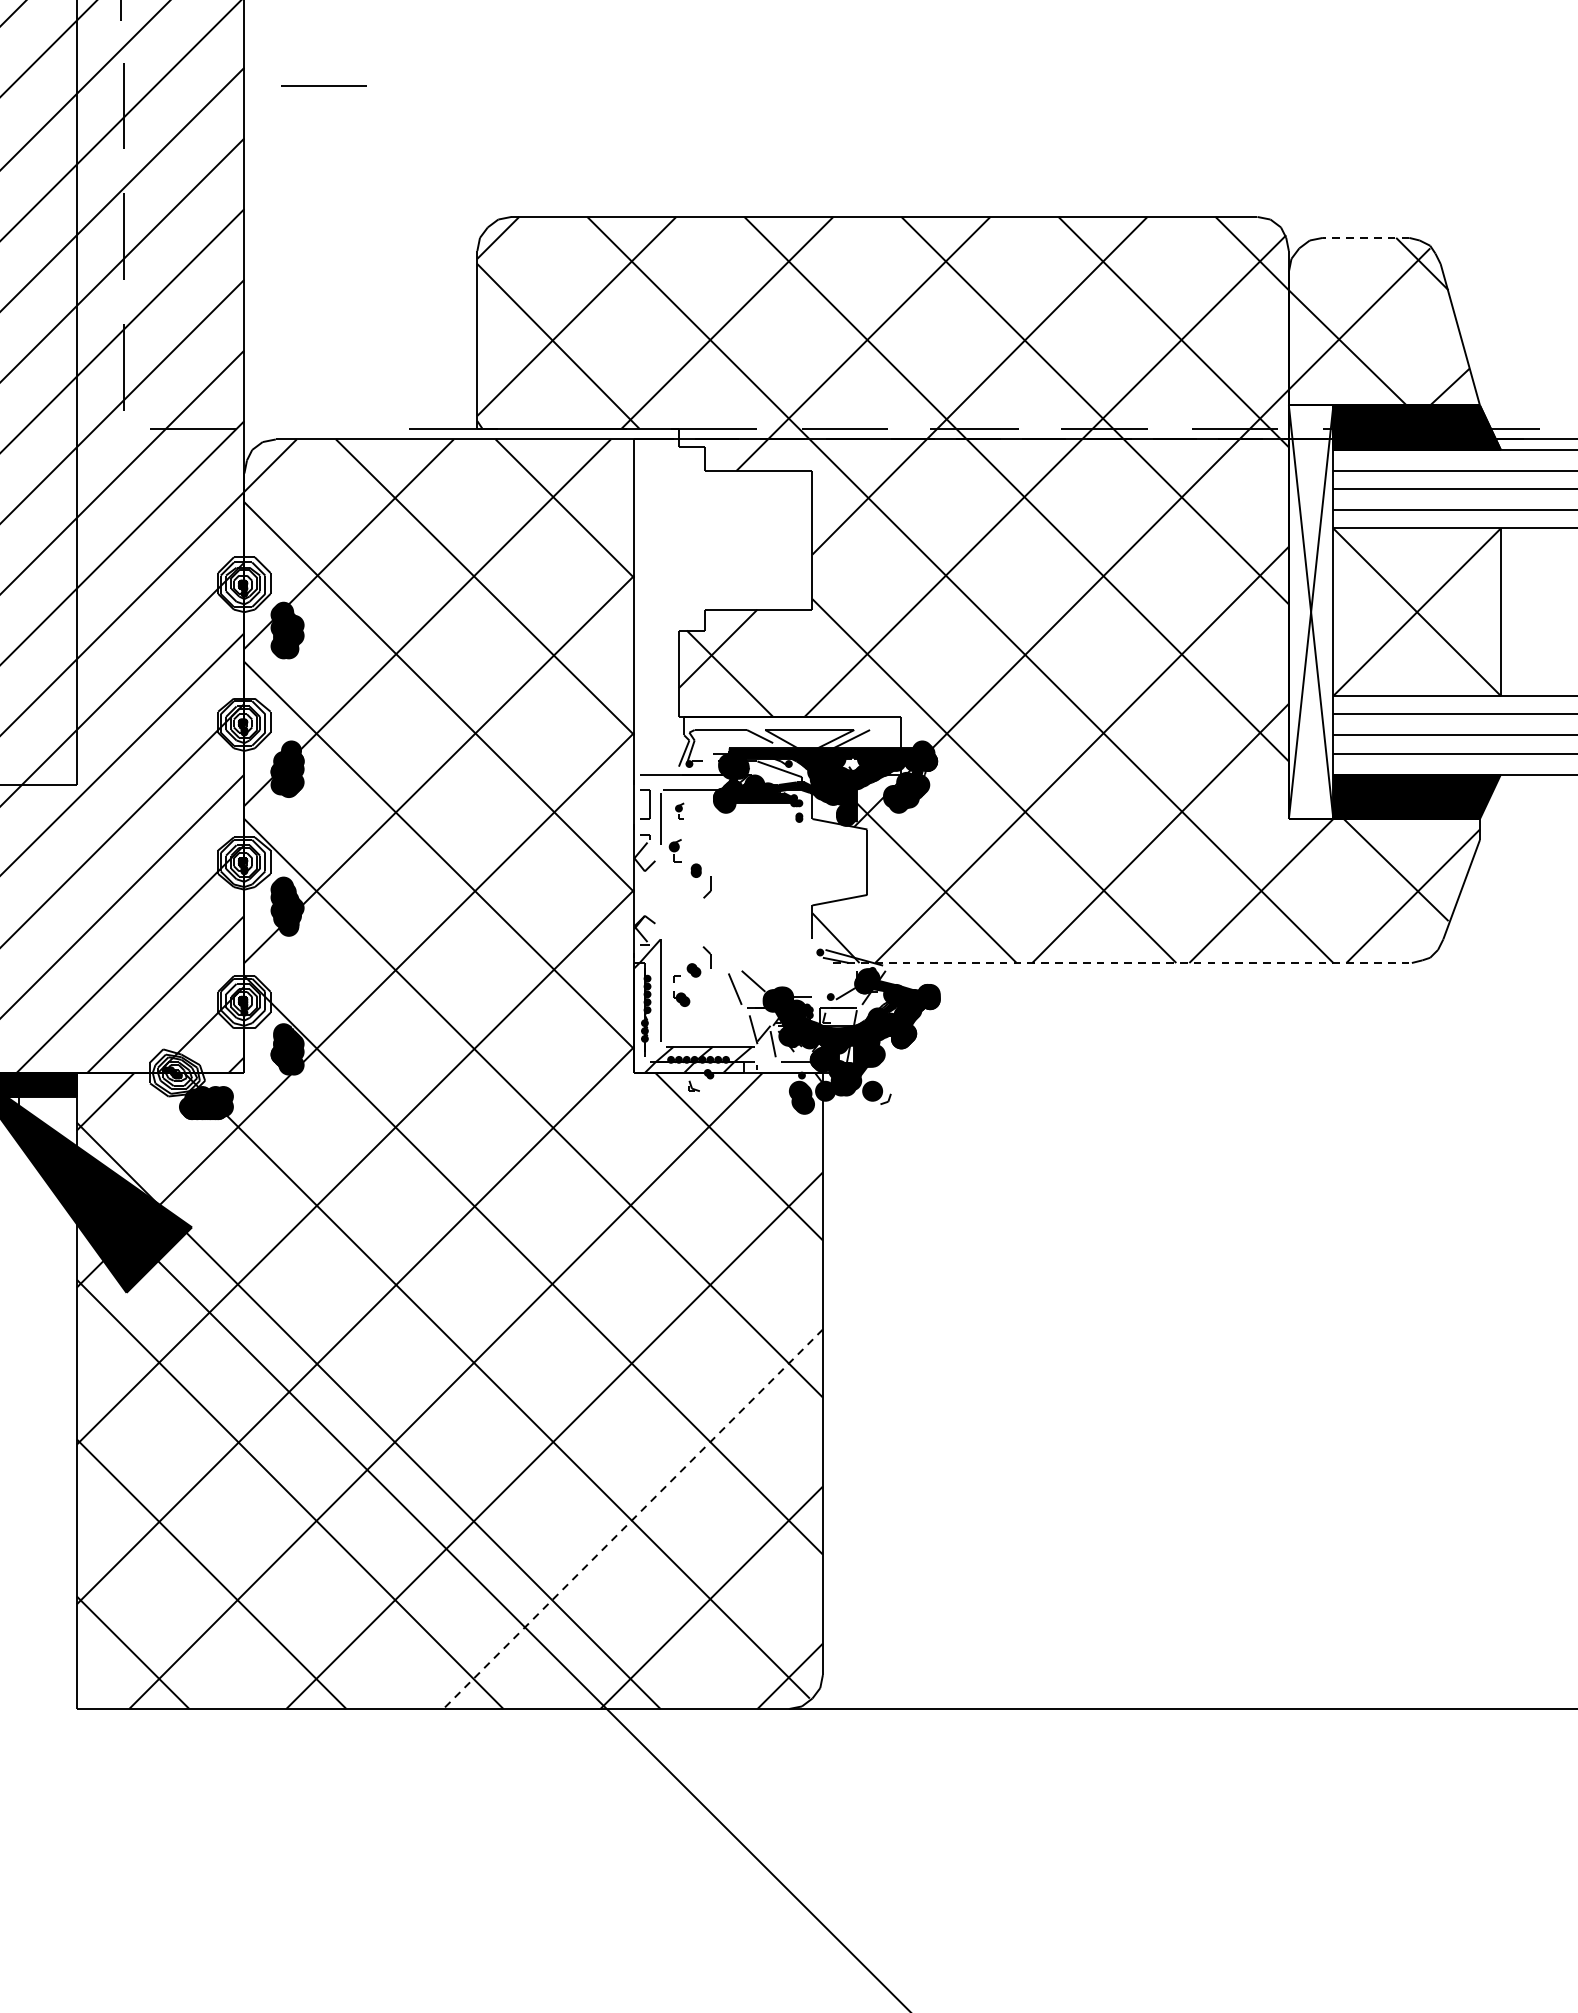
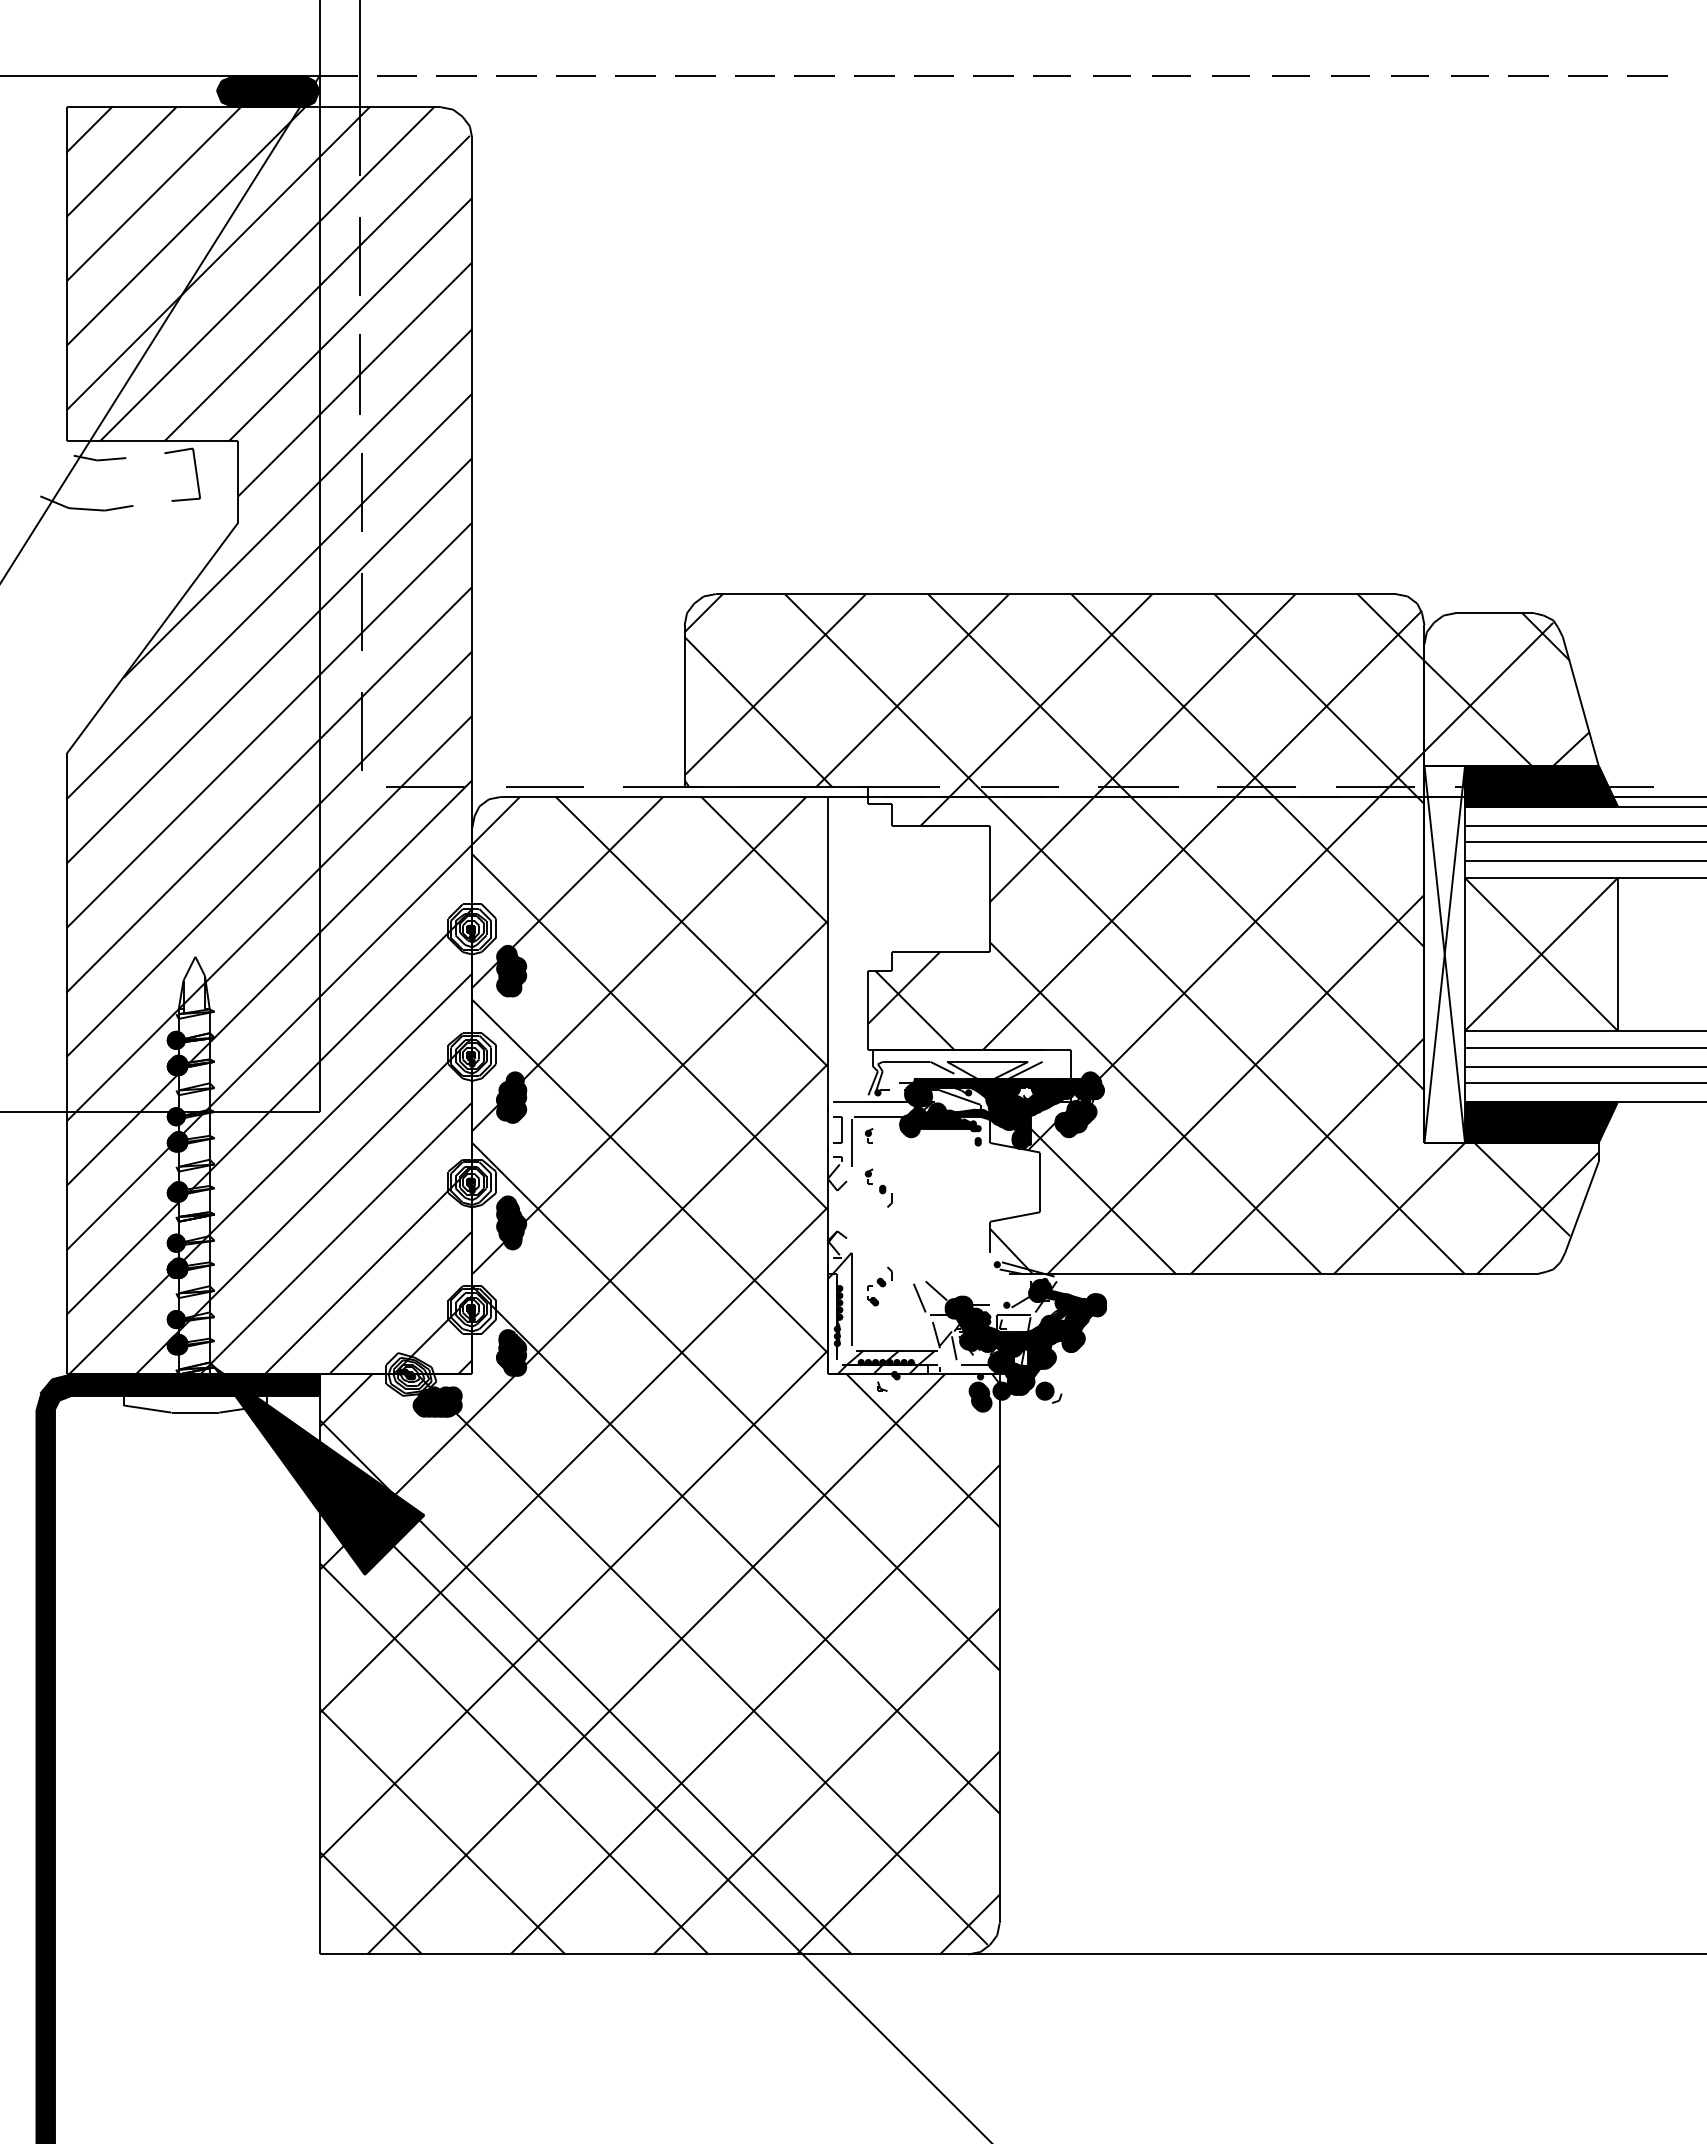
line: (323, 84) -> (544, 786), moved
line: (1365, 238) -> (1494, 613), dashed -> solid
part: (690, 867) -> (878, 1187), size x0.71
line: (1122, 963) -> (1272, 1274), dashed -> solid
part: (691, 976) -> (879, 1286), size x0.71
line: (632, 1519) -> (826, 1781), dashed -> solid

